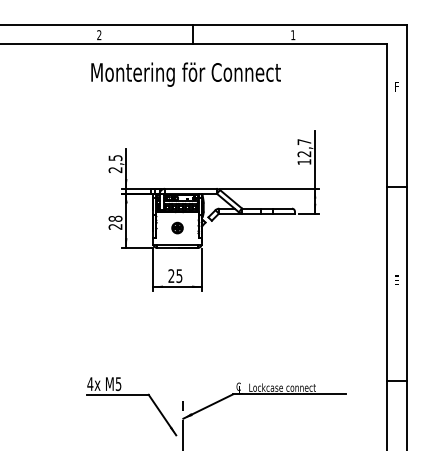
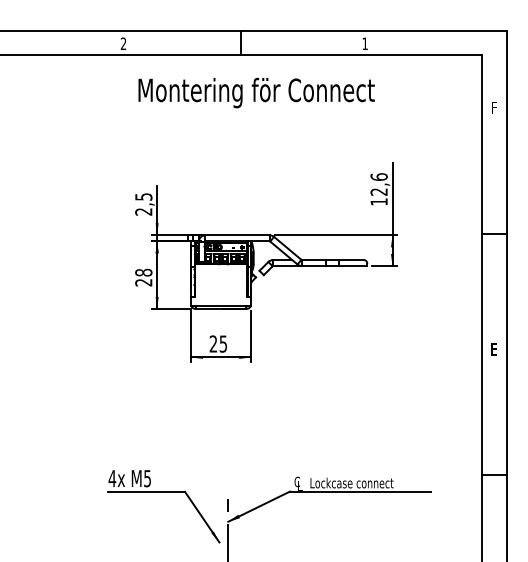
text: (185, 74) -> (255, 92), moved
text: (304, 142) -> (379, 177), 12,7 -> 12,6
part: (177, 227) -> (221, 283), removed

